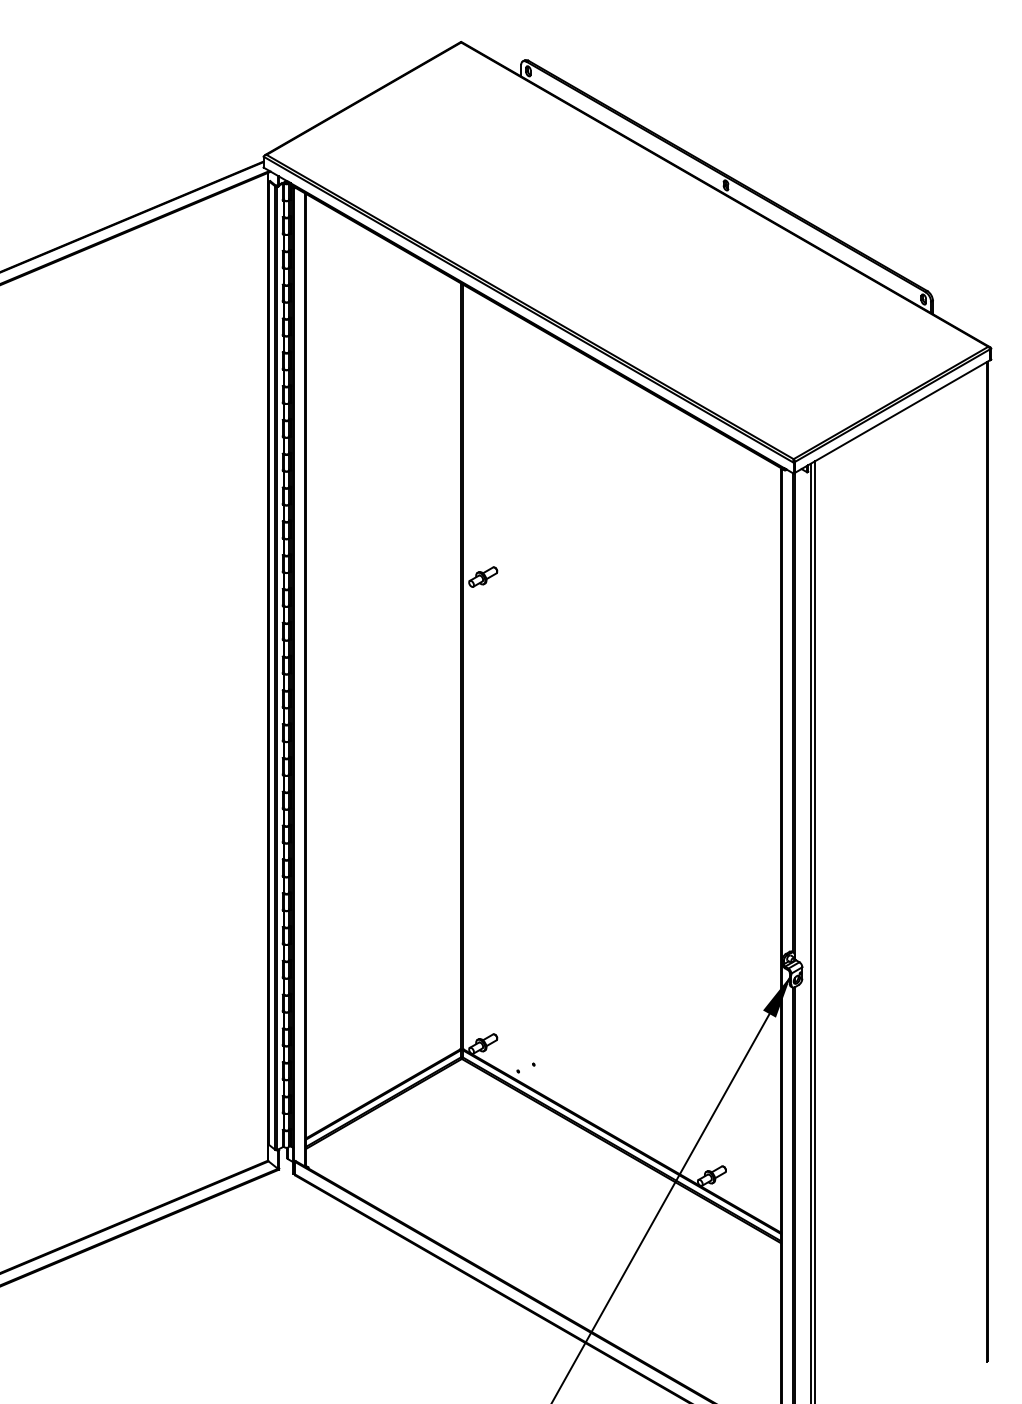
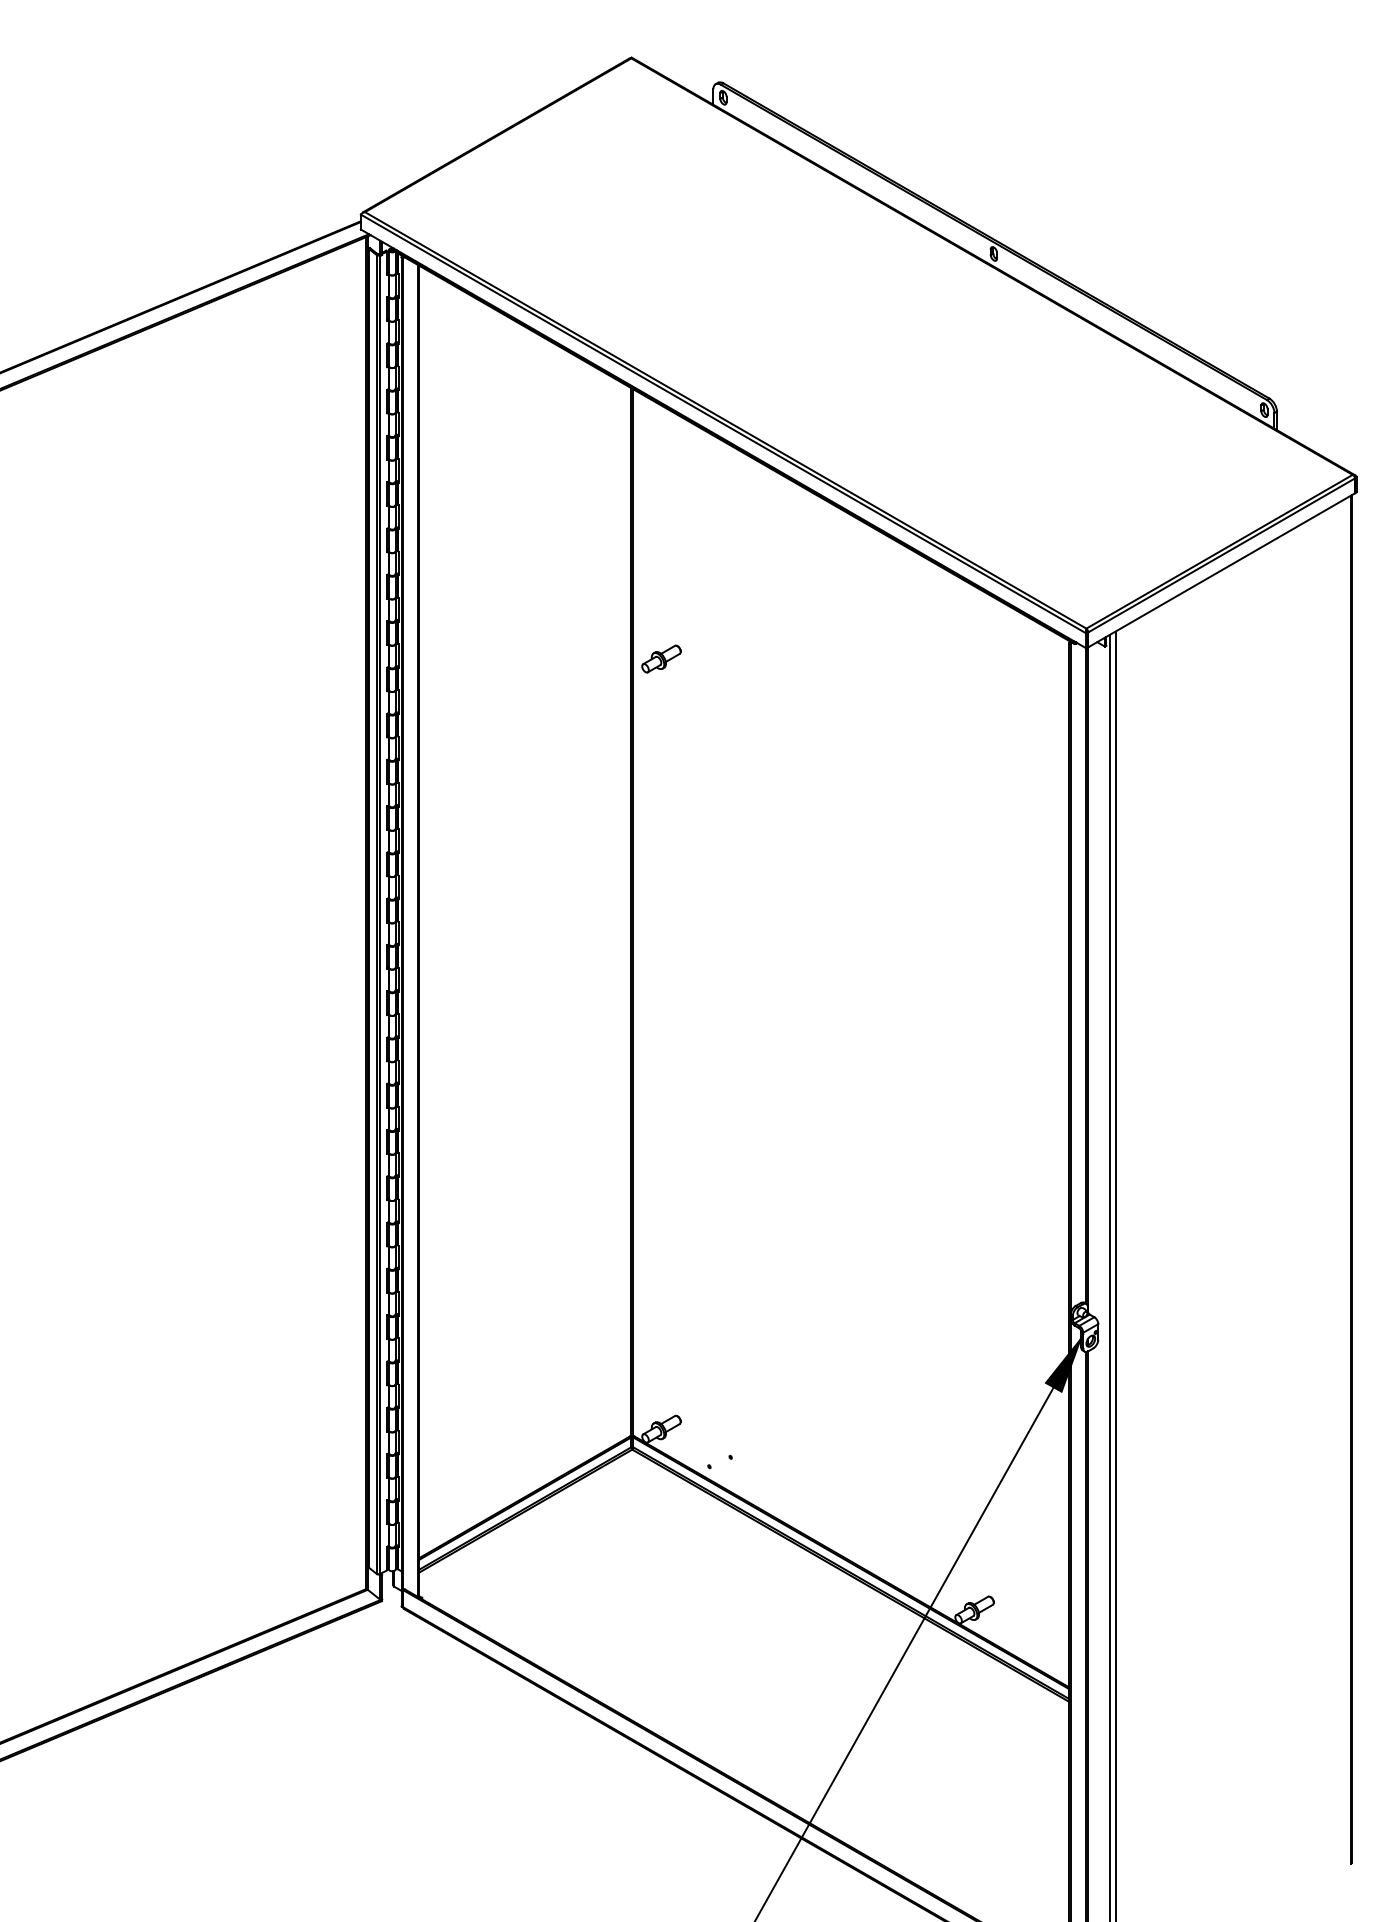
part: (483, 576) -> (661, 658), moved

